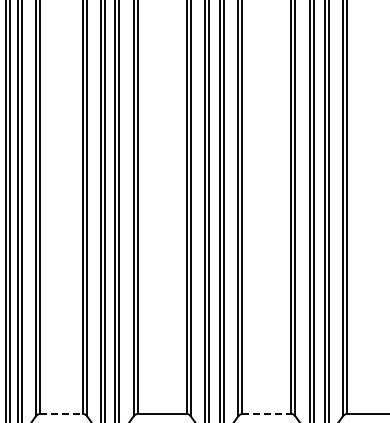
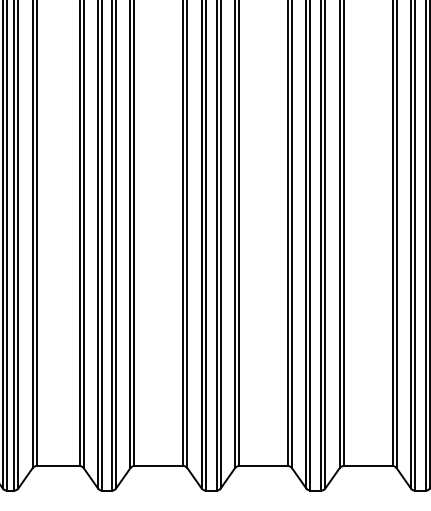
line: (61, 414) -> (58, 466), dashed -> solid
line: (267, 414) -> (264, 466), dashed -> solid

